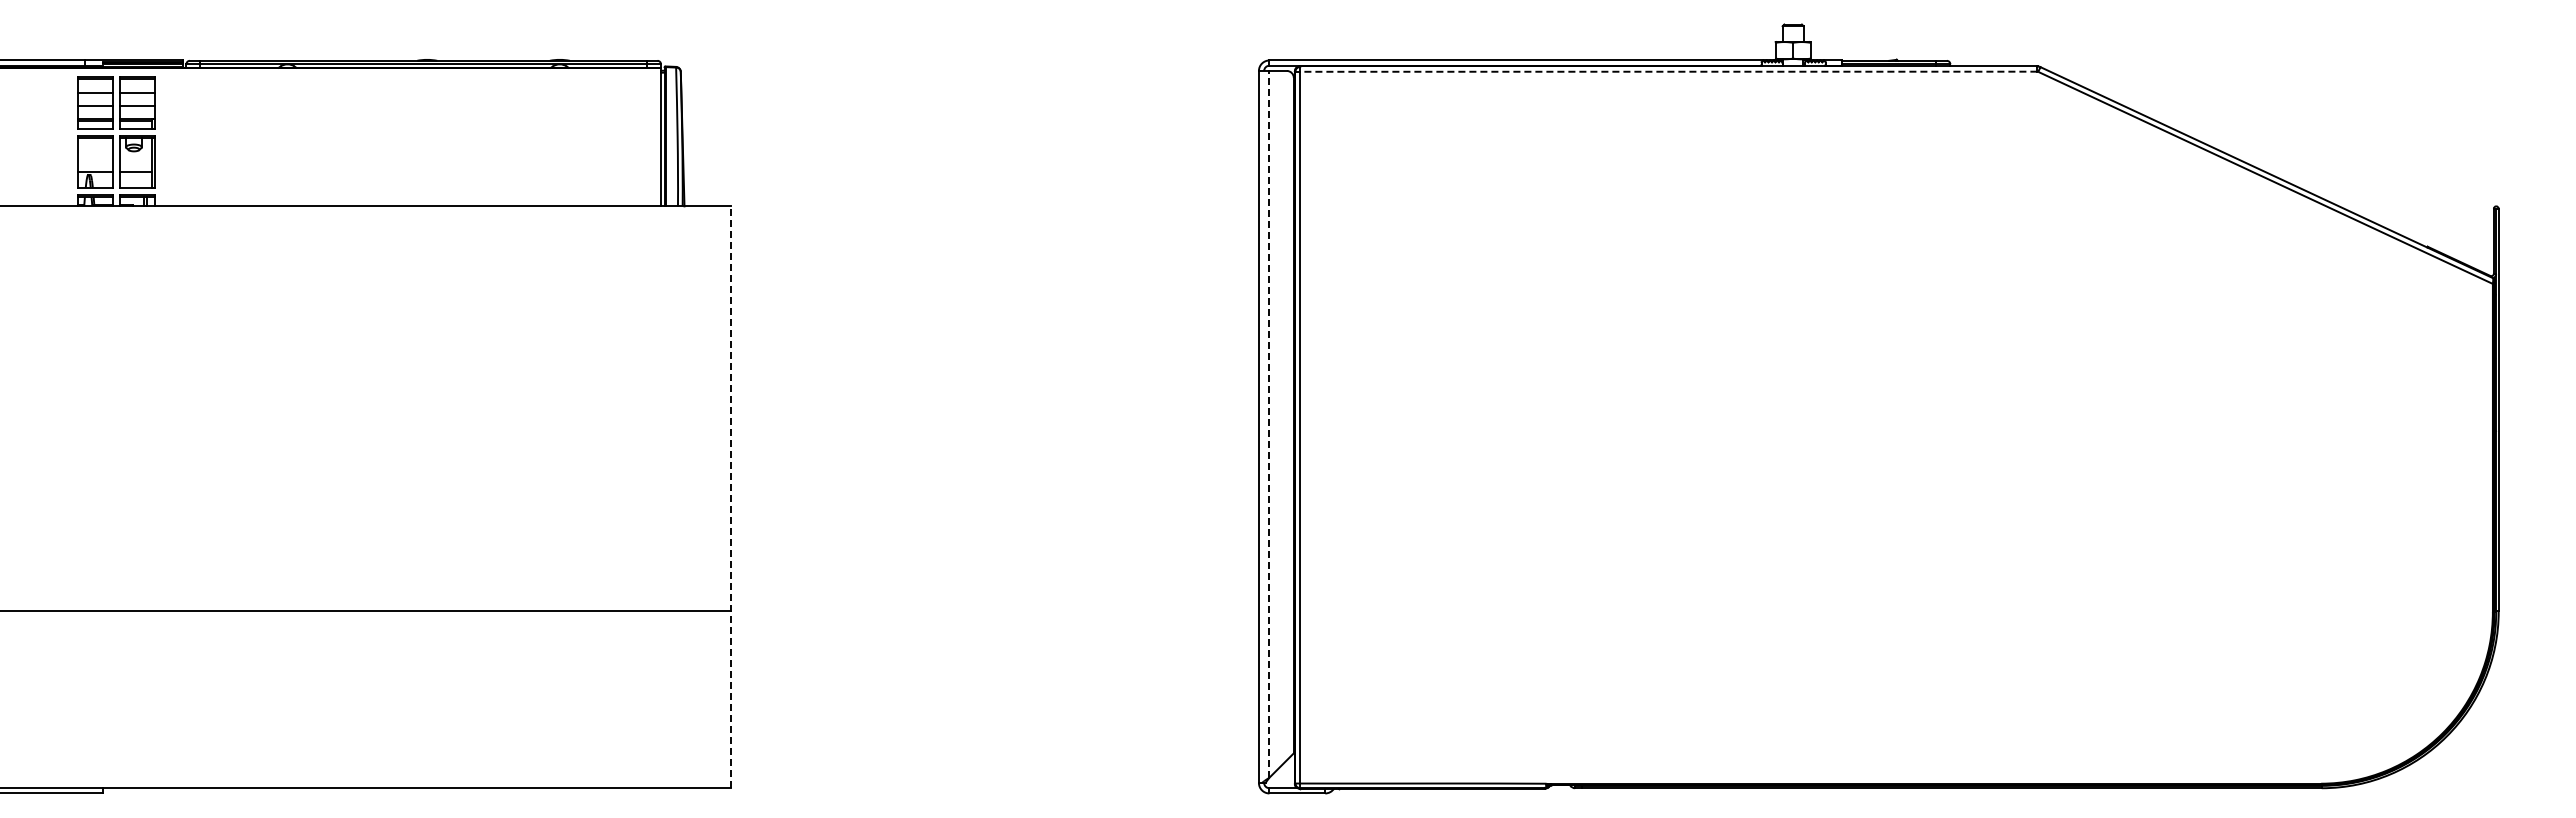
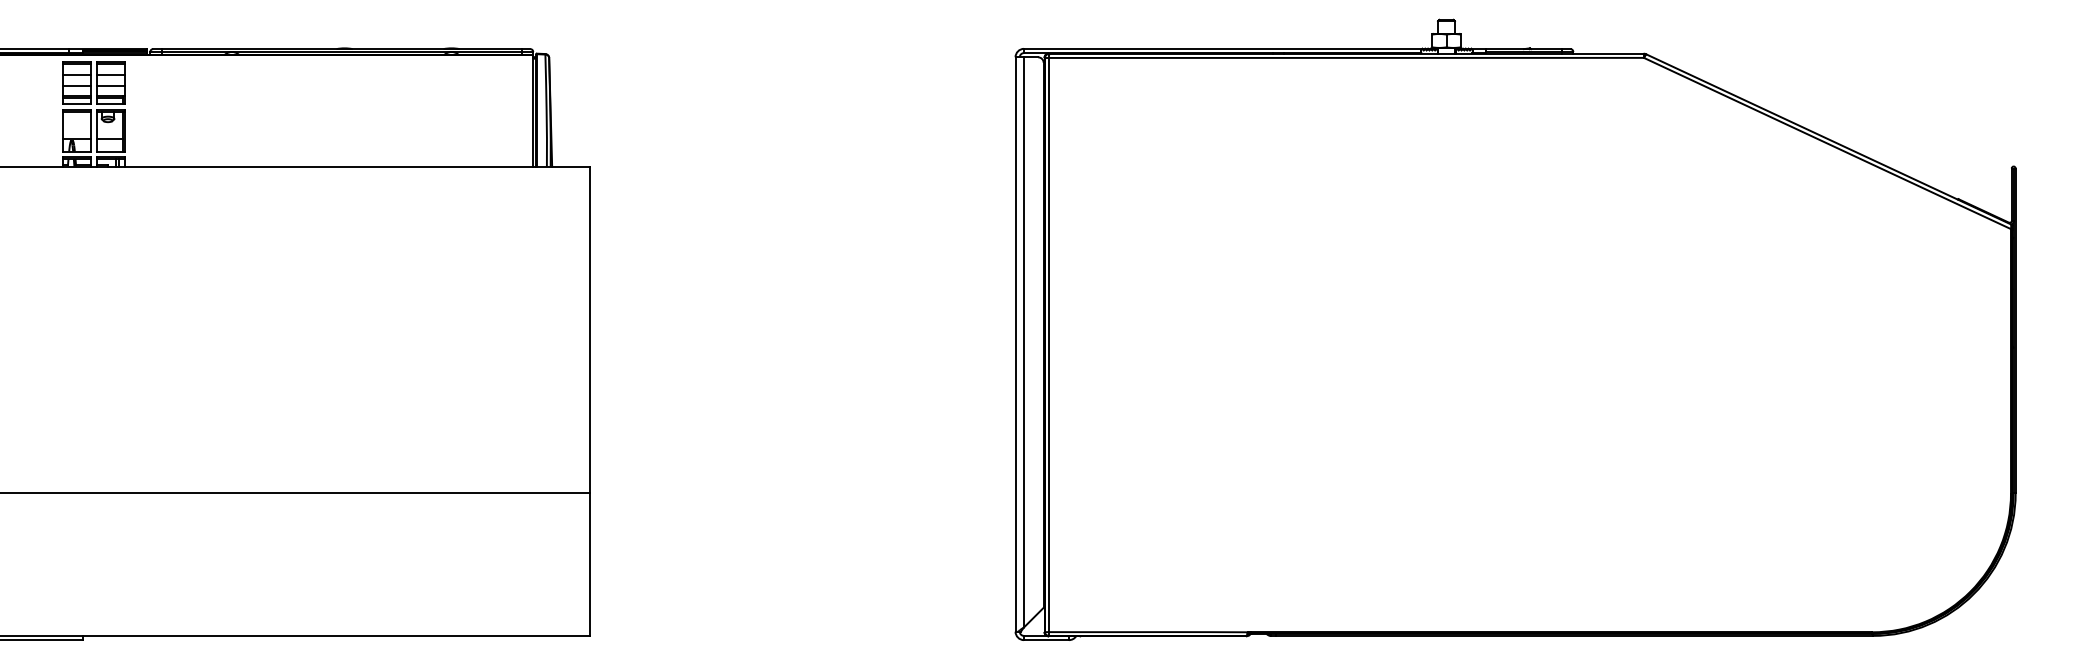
line: (1668, 71) -> (1345, 57), dashed -> solid
line: (1269, 423) -> (1024, 341), dashed -> solid
line: (730, 497) -> (589, 401), dashed -> solid

